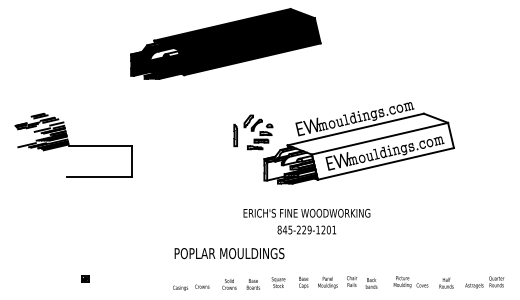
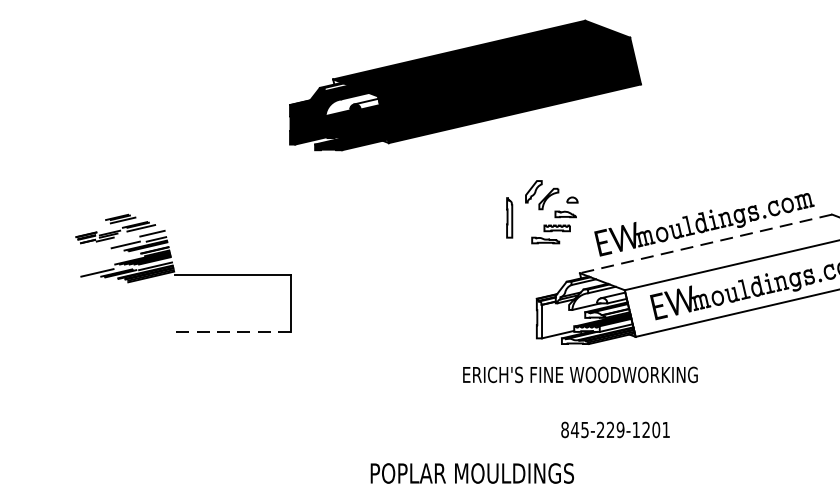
line: (355, 129) -> (705, 243), solid -> dashed
part: (253, 132) -> (542, 212), moved
line: (98, 177) -> (229, 332), solid -> dashed
text: (306, 213) -> (579, 375), moved

